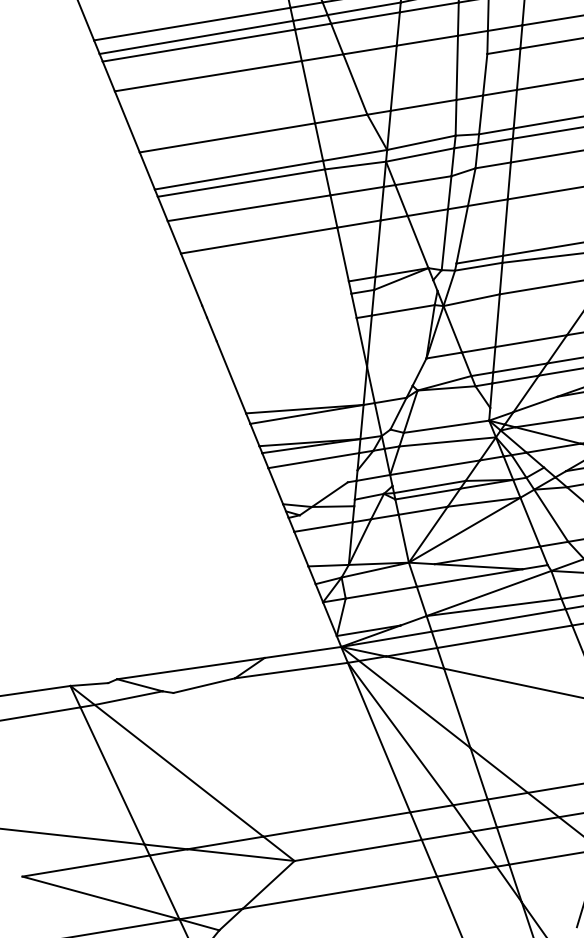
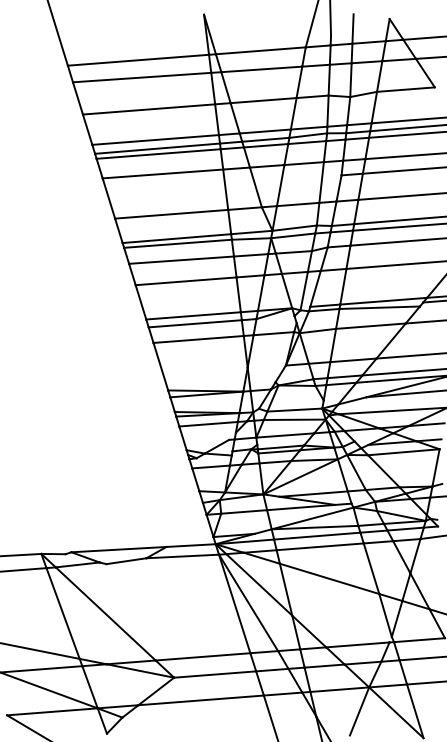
line: (275, 292) -> (193, 315), added
line: (278, 305) -> (194, 323), added
line: (286, 328) -> (198, 338), added

